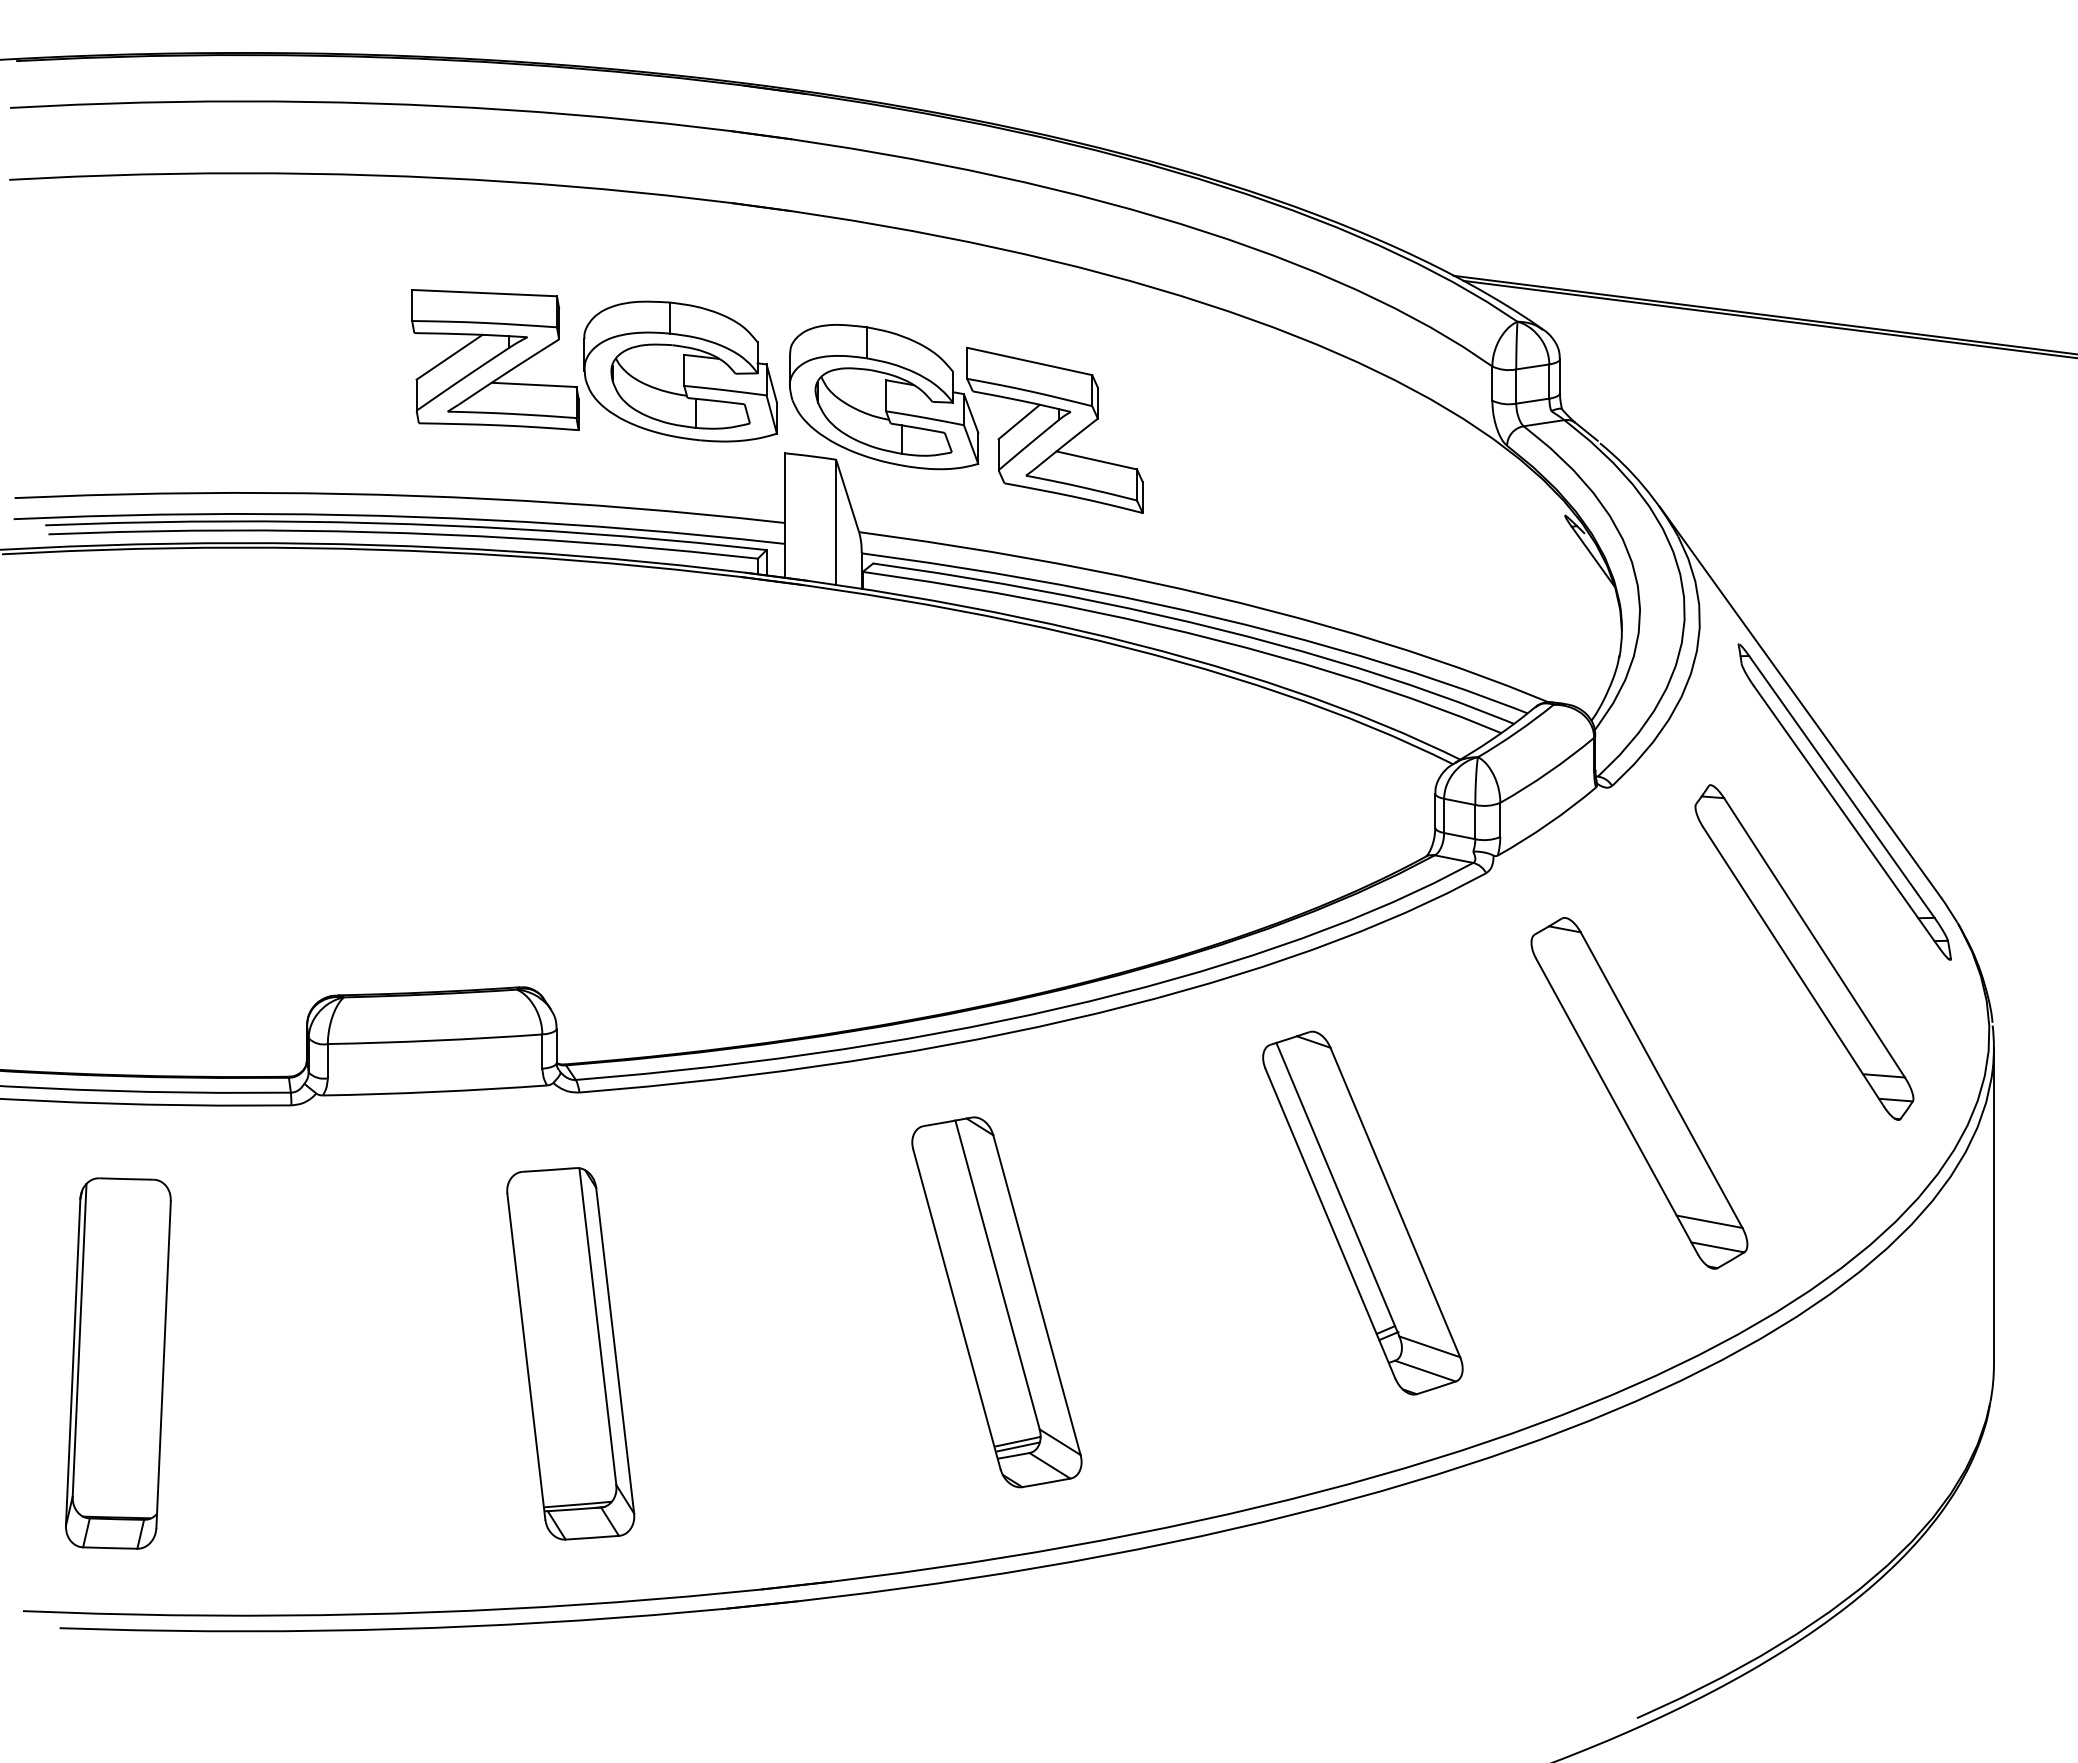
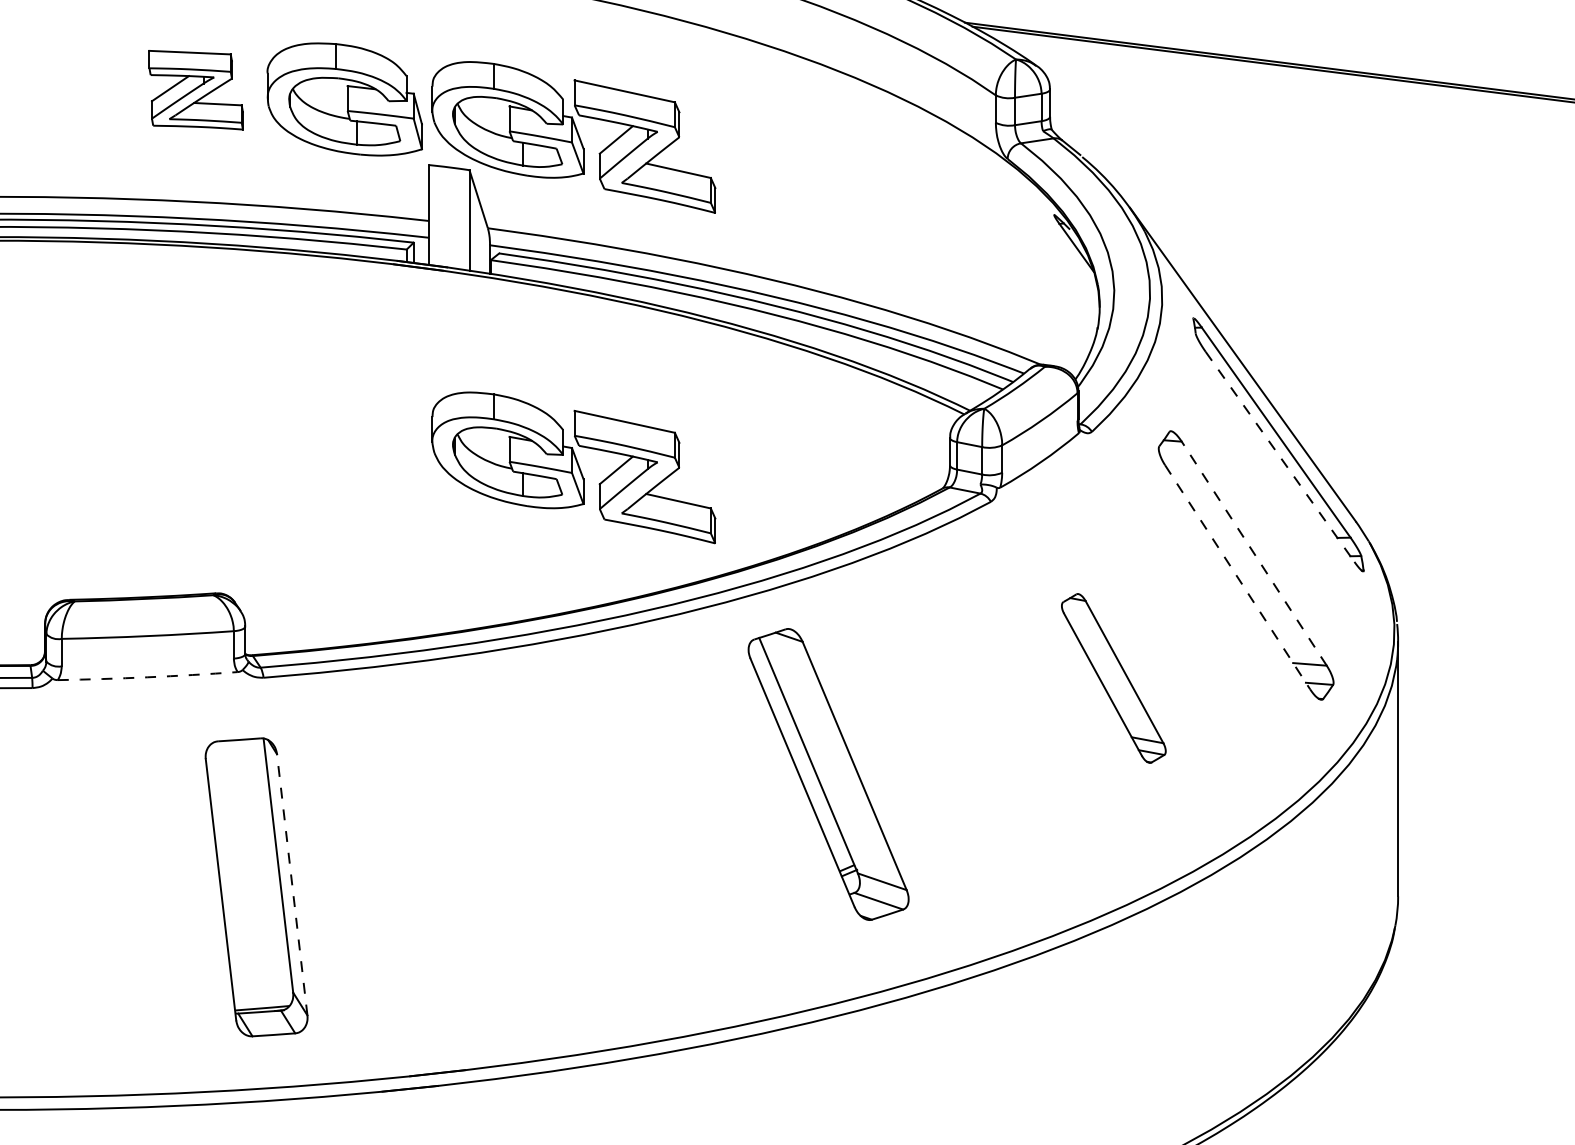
part: (495, 359) -> (196, 89), size x0.7
line: (1847, 817) -> (1280, 457), solid -> dashed
part: (966, 830) -> (574, 467), added
line: (1814, 937) -> (1254, 553), solid -> dashed
line: (1794, 967) -> (1238, 577), solid -> dashed
arc: (435, 1091) -> (148, 676), solid -> dashed
part: (1639, 1093) -> (1113, 678), size x0.6
part: (1362, 1212) -> (828, 773), moved
part: (996, 1302) -> (598, 846), removed
line: (615, 1350) -> (292, 884), solid -> dashed

